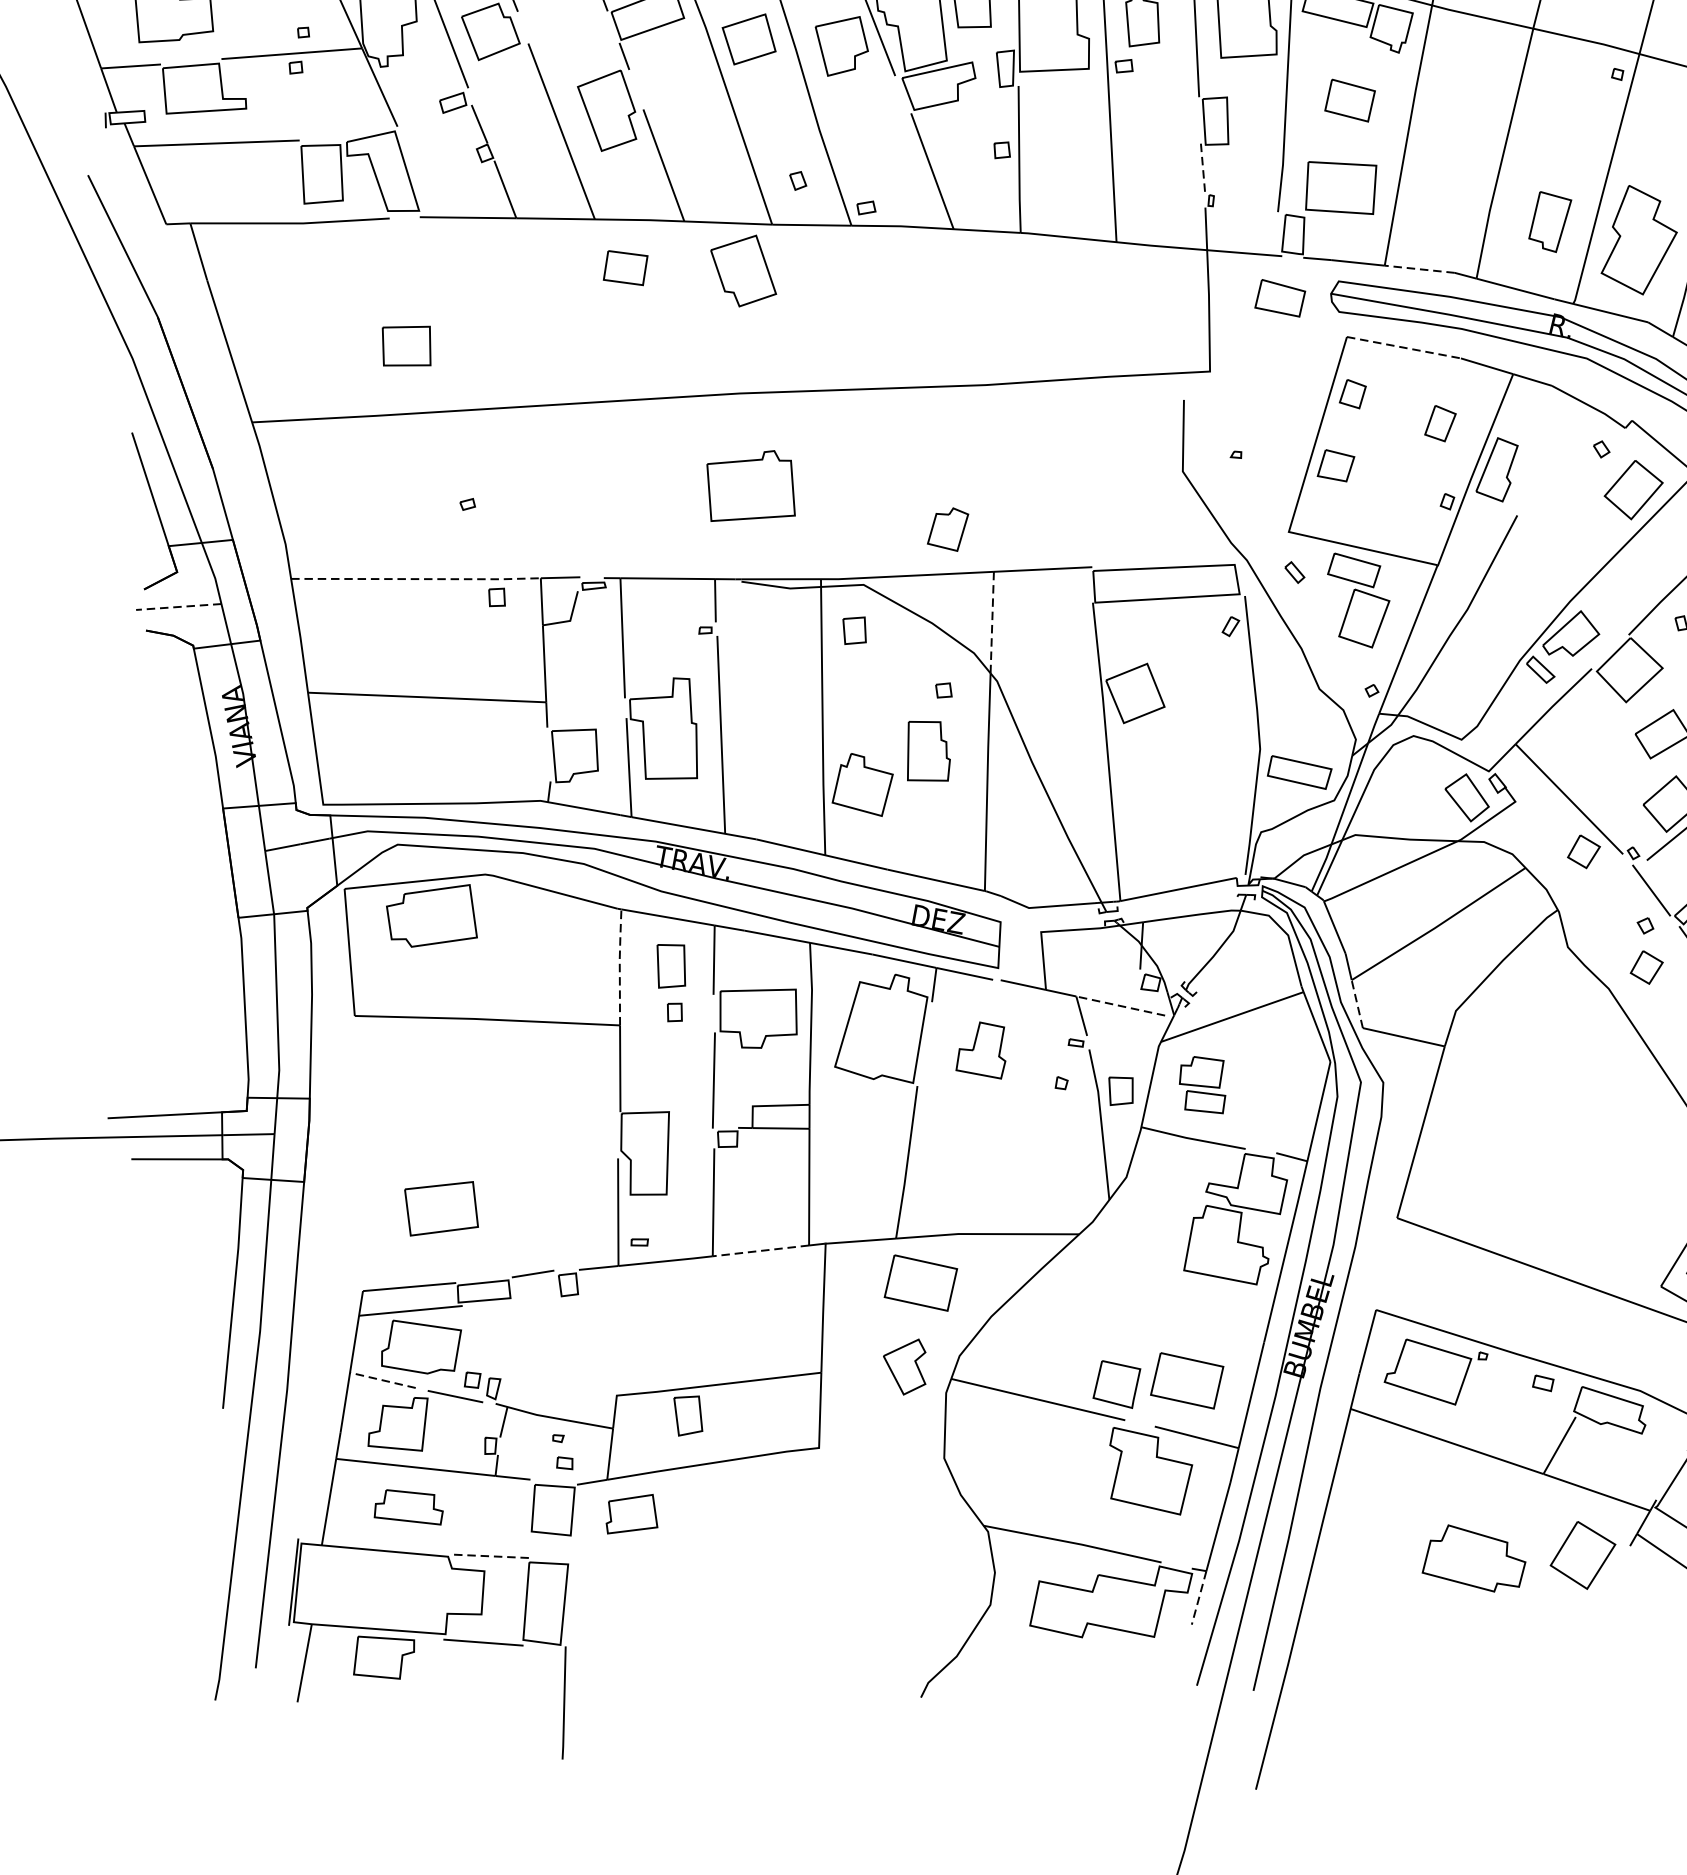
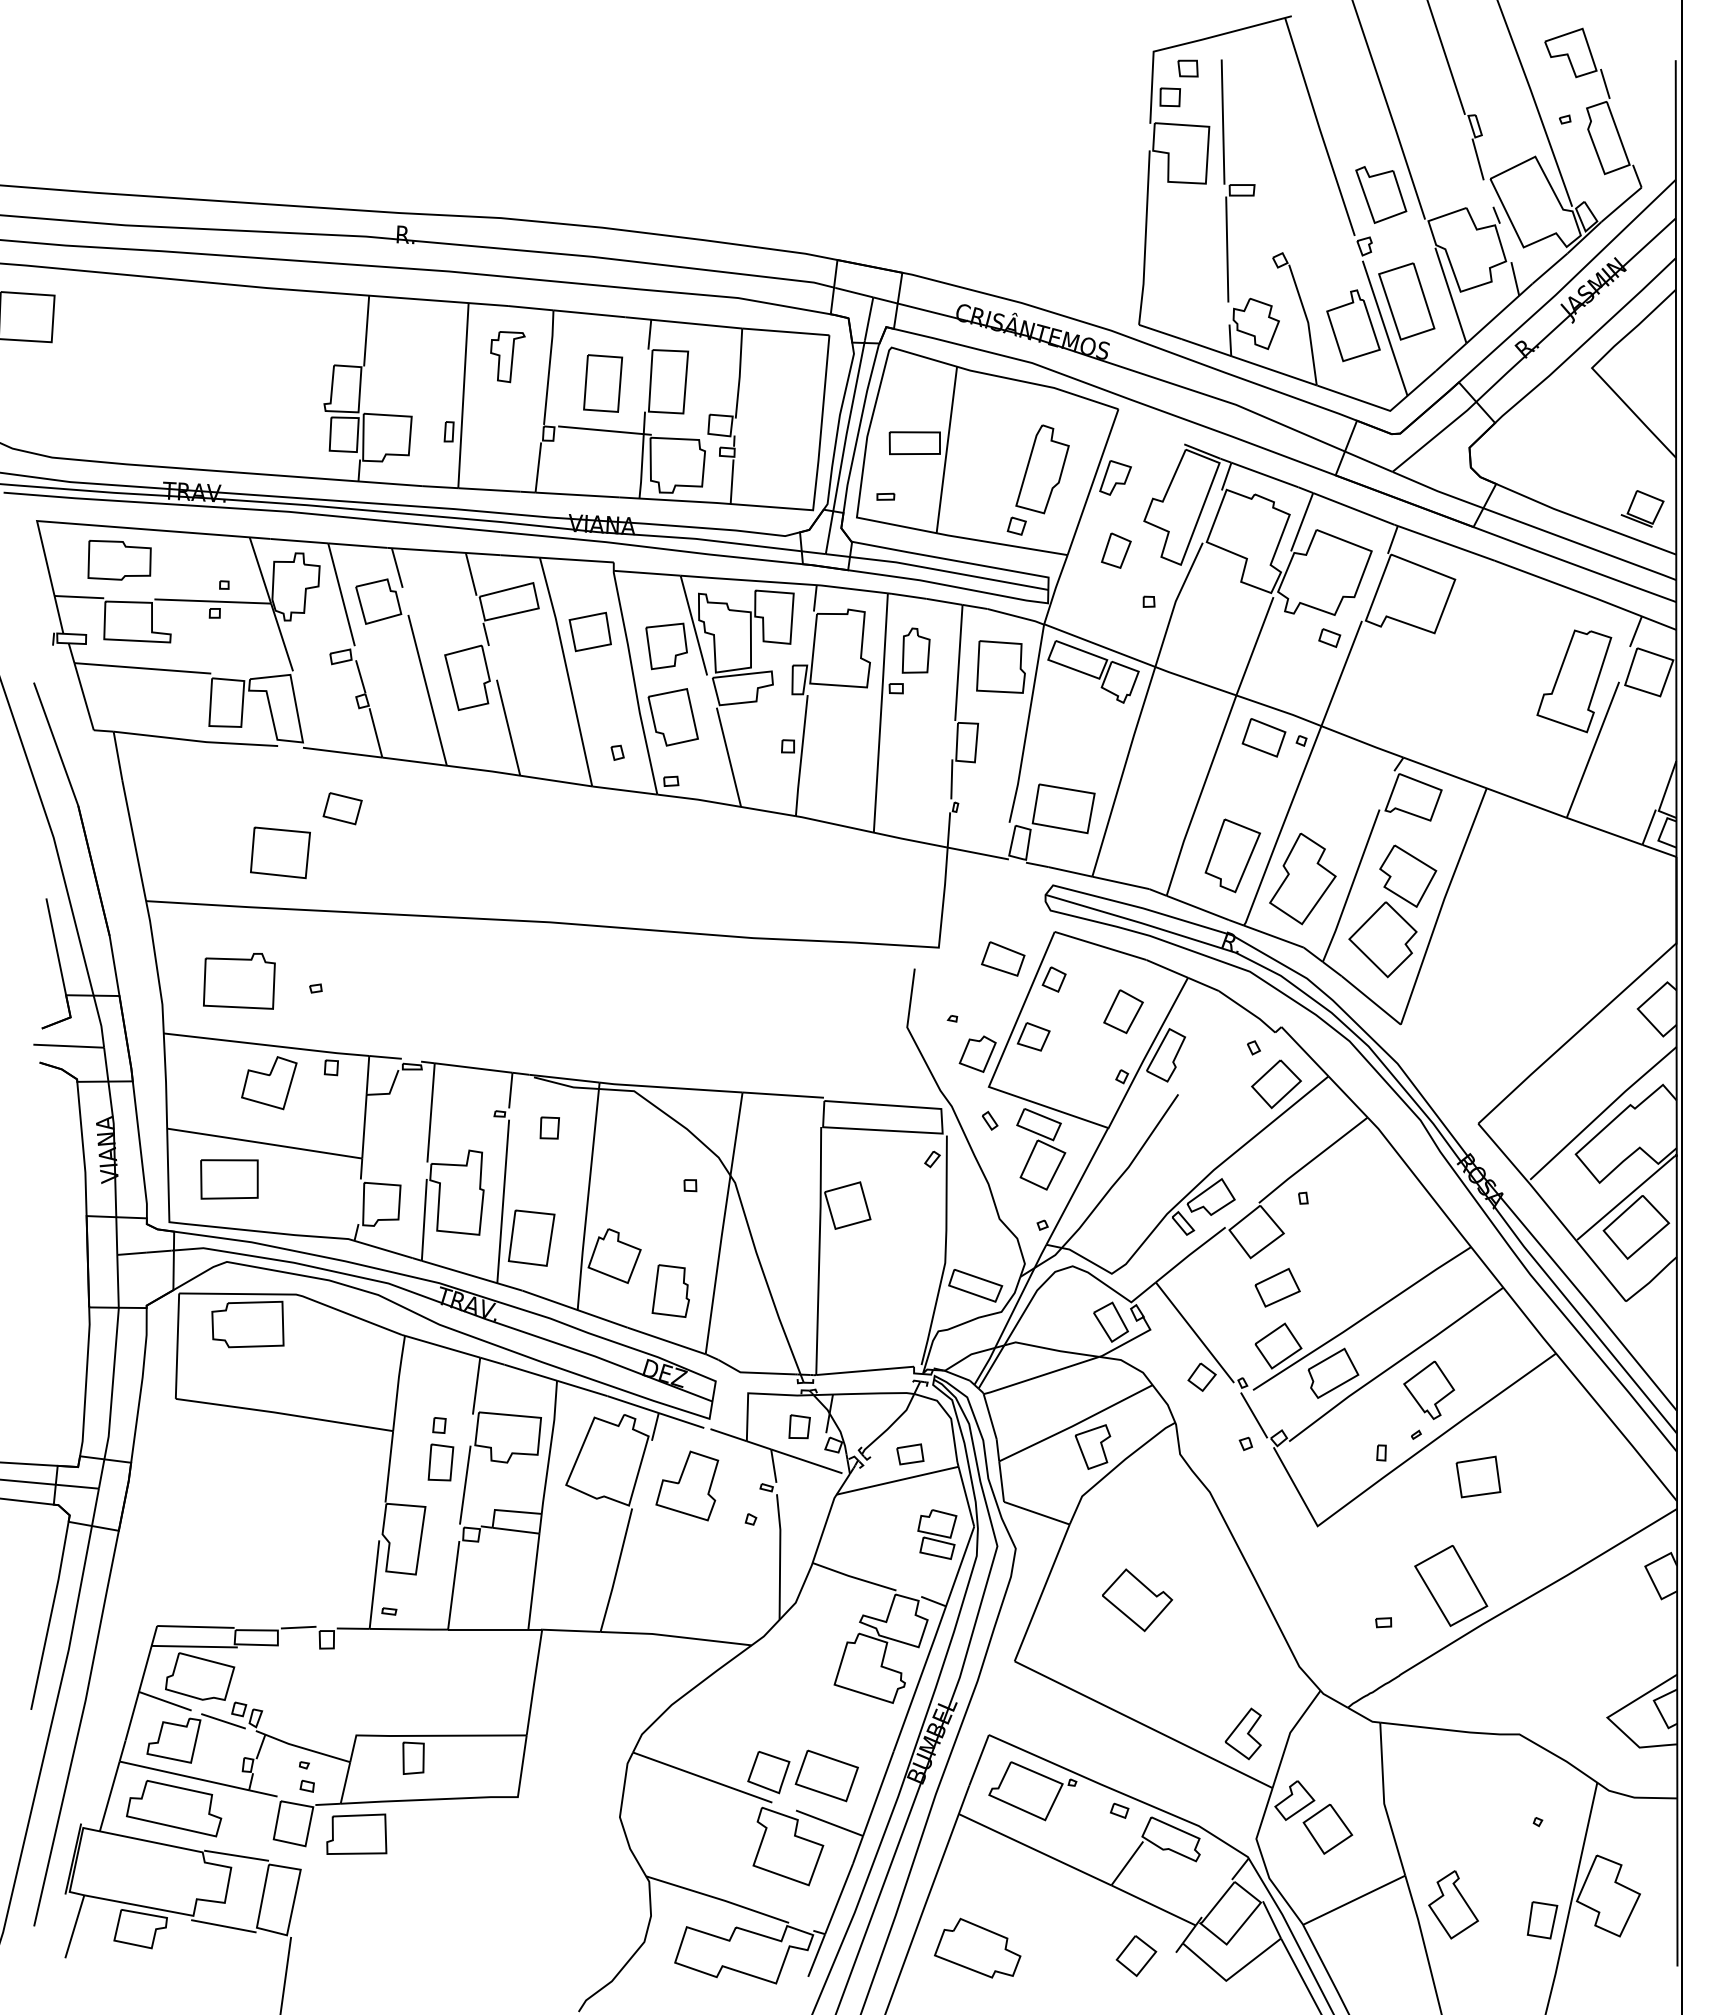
part: (1349, 100) -> (1263, 737), moved
line: (1202, 167) -> (951, 779), dashed -> solid
part: (1550, 221) -> (1232, 855), size x1.43
part: (625, 267) -> (342, 808), moved
line: (1419, 268) -> (1120, 882), dashed -> solid
part: (742, 271) -> (672, 717), moved
part: (1280, 297) -> (1003, 958), moved
part: (406, 345) -> (280, 852), size x1.43
line: (1403, 347) -> (1100, 945), dashed -> solid
part: (1440, 423) -> (1123, 1011), size x1.43
part: (750, 487) -> (239, 981), moved
part: (947, 529) -> (977, 1053), moved
line: (417, 579) -> (267, 1045), dashed -> solid
line: (179, 607) -> (69, 1046), dashed -> solid
line: (992, 623) -> (736, 1134), dashed -> solid
part: (424, 624) -> (269, 1083), added
part: (854, 630) -> (549, 1127), moved
part: (926, 750) -> (670, 1290), moved
part: (760, 774) -> (531, 1237), added
line: (619, 965) -> (398, 1381), dashed -> solid
part: (670, 965) -> (440, 1462), moved
part: (1645, 966) -> (1242, 1477), removed
part: (1244, 983) -> (910, 1454), added
line: (1357, 1003) -> (1001, 1481), dashed -> solid
line: (1120, 1006) -> (806, 1461), dashed -> solid
part: (980, 1051) -> (687, 1485), size x1.43
part: (1203, 1085) -> (937, 1534), moved
part: (1121, 1089) -> (799, 1426), moved
part: (1536, 1128) -> (1137, 1600), added
part: (441, 1208) -> (229, 1179), moved
line: (760, 1250) -> (487, 1629), dashed -> solid
part: (920, 1282) -> (616, 1670), removed
part: (905, 1367) -> (1092, 1446), moved
line: (383, 1380) -> (165, 1701), dashed -> solid
part: (408, 1507) -> (174, 1808), size x1.67
part: (630, 1513) -> (356, 1833), size x1.43
part: (1583, 1554) -> (1136, 1955), size x0.71
line: (489, 1555) -> (236, 1855), dashed -> solid
part: (1472, 1557) -> (977, 1947), moved
line: (1198, 1597) -> (816, 1955), dashed -> solid

